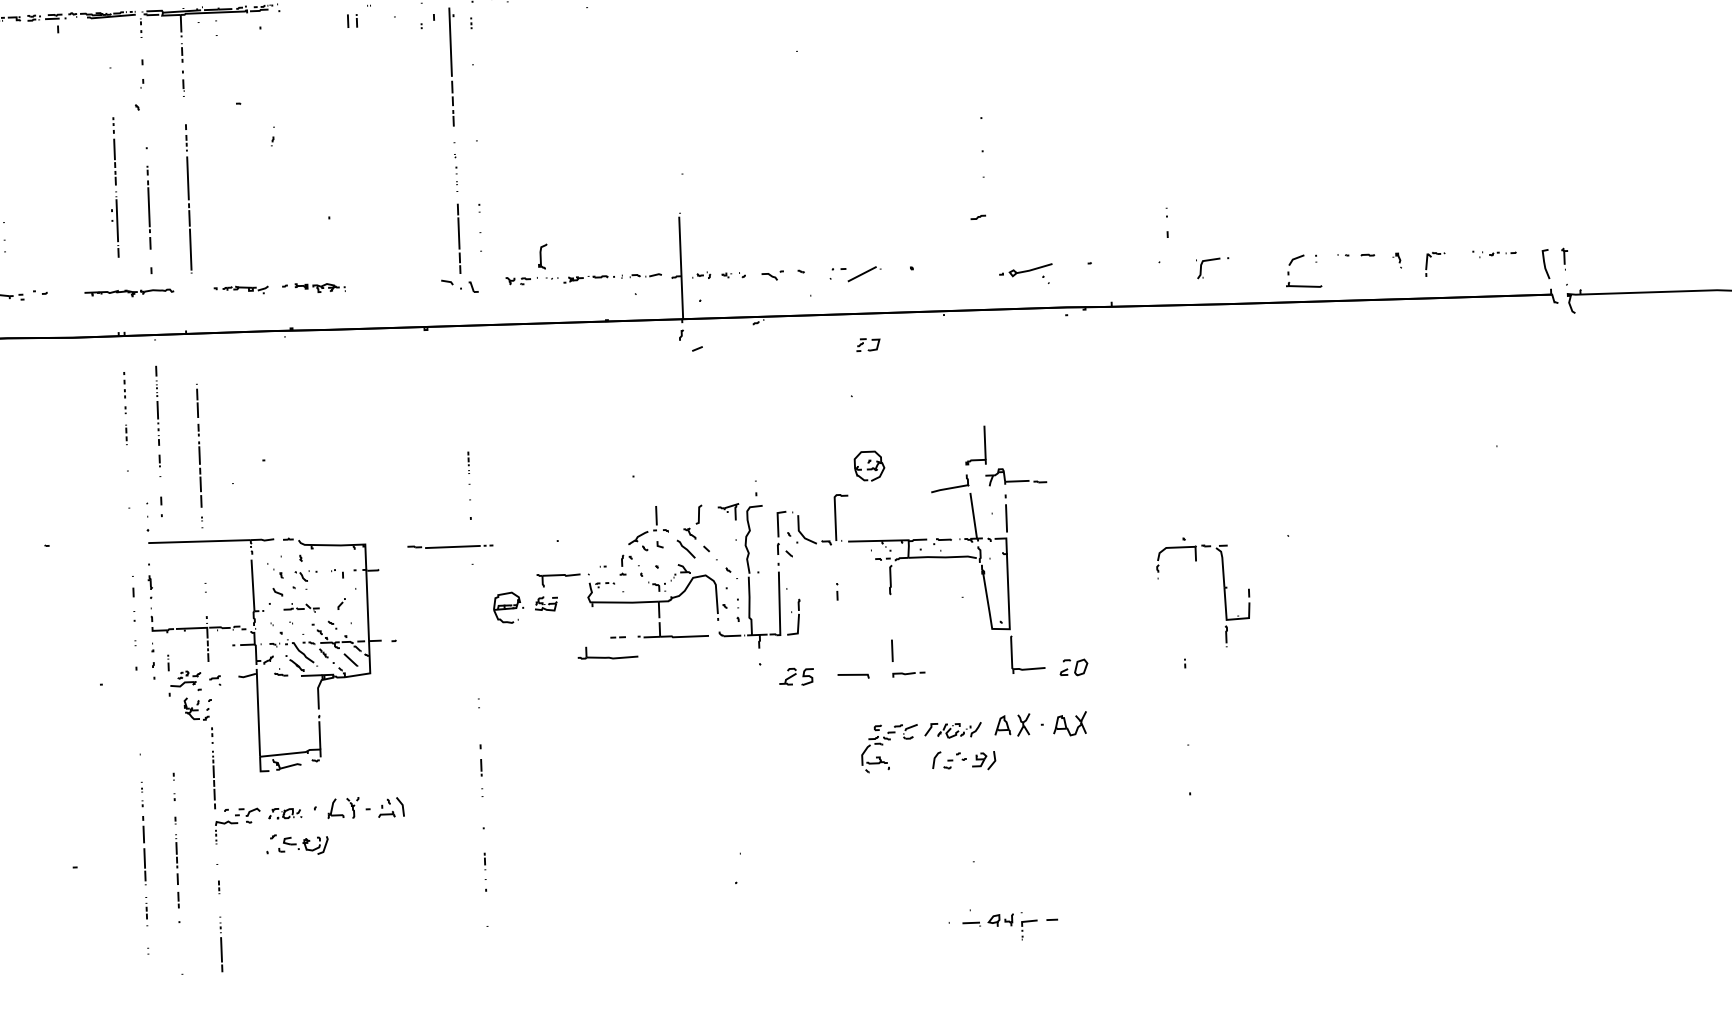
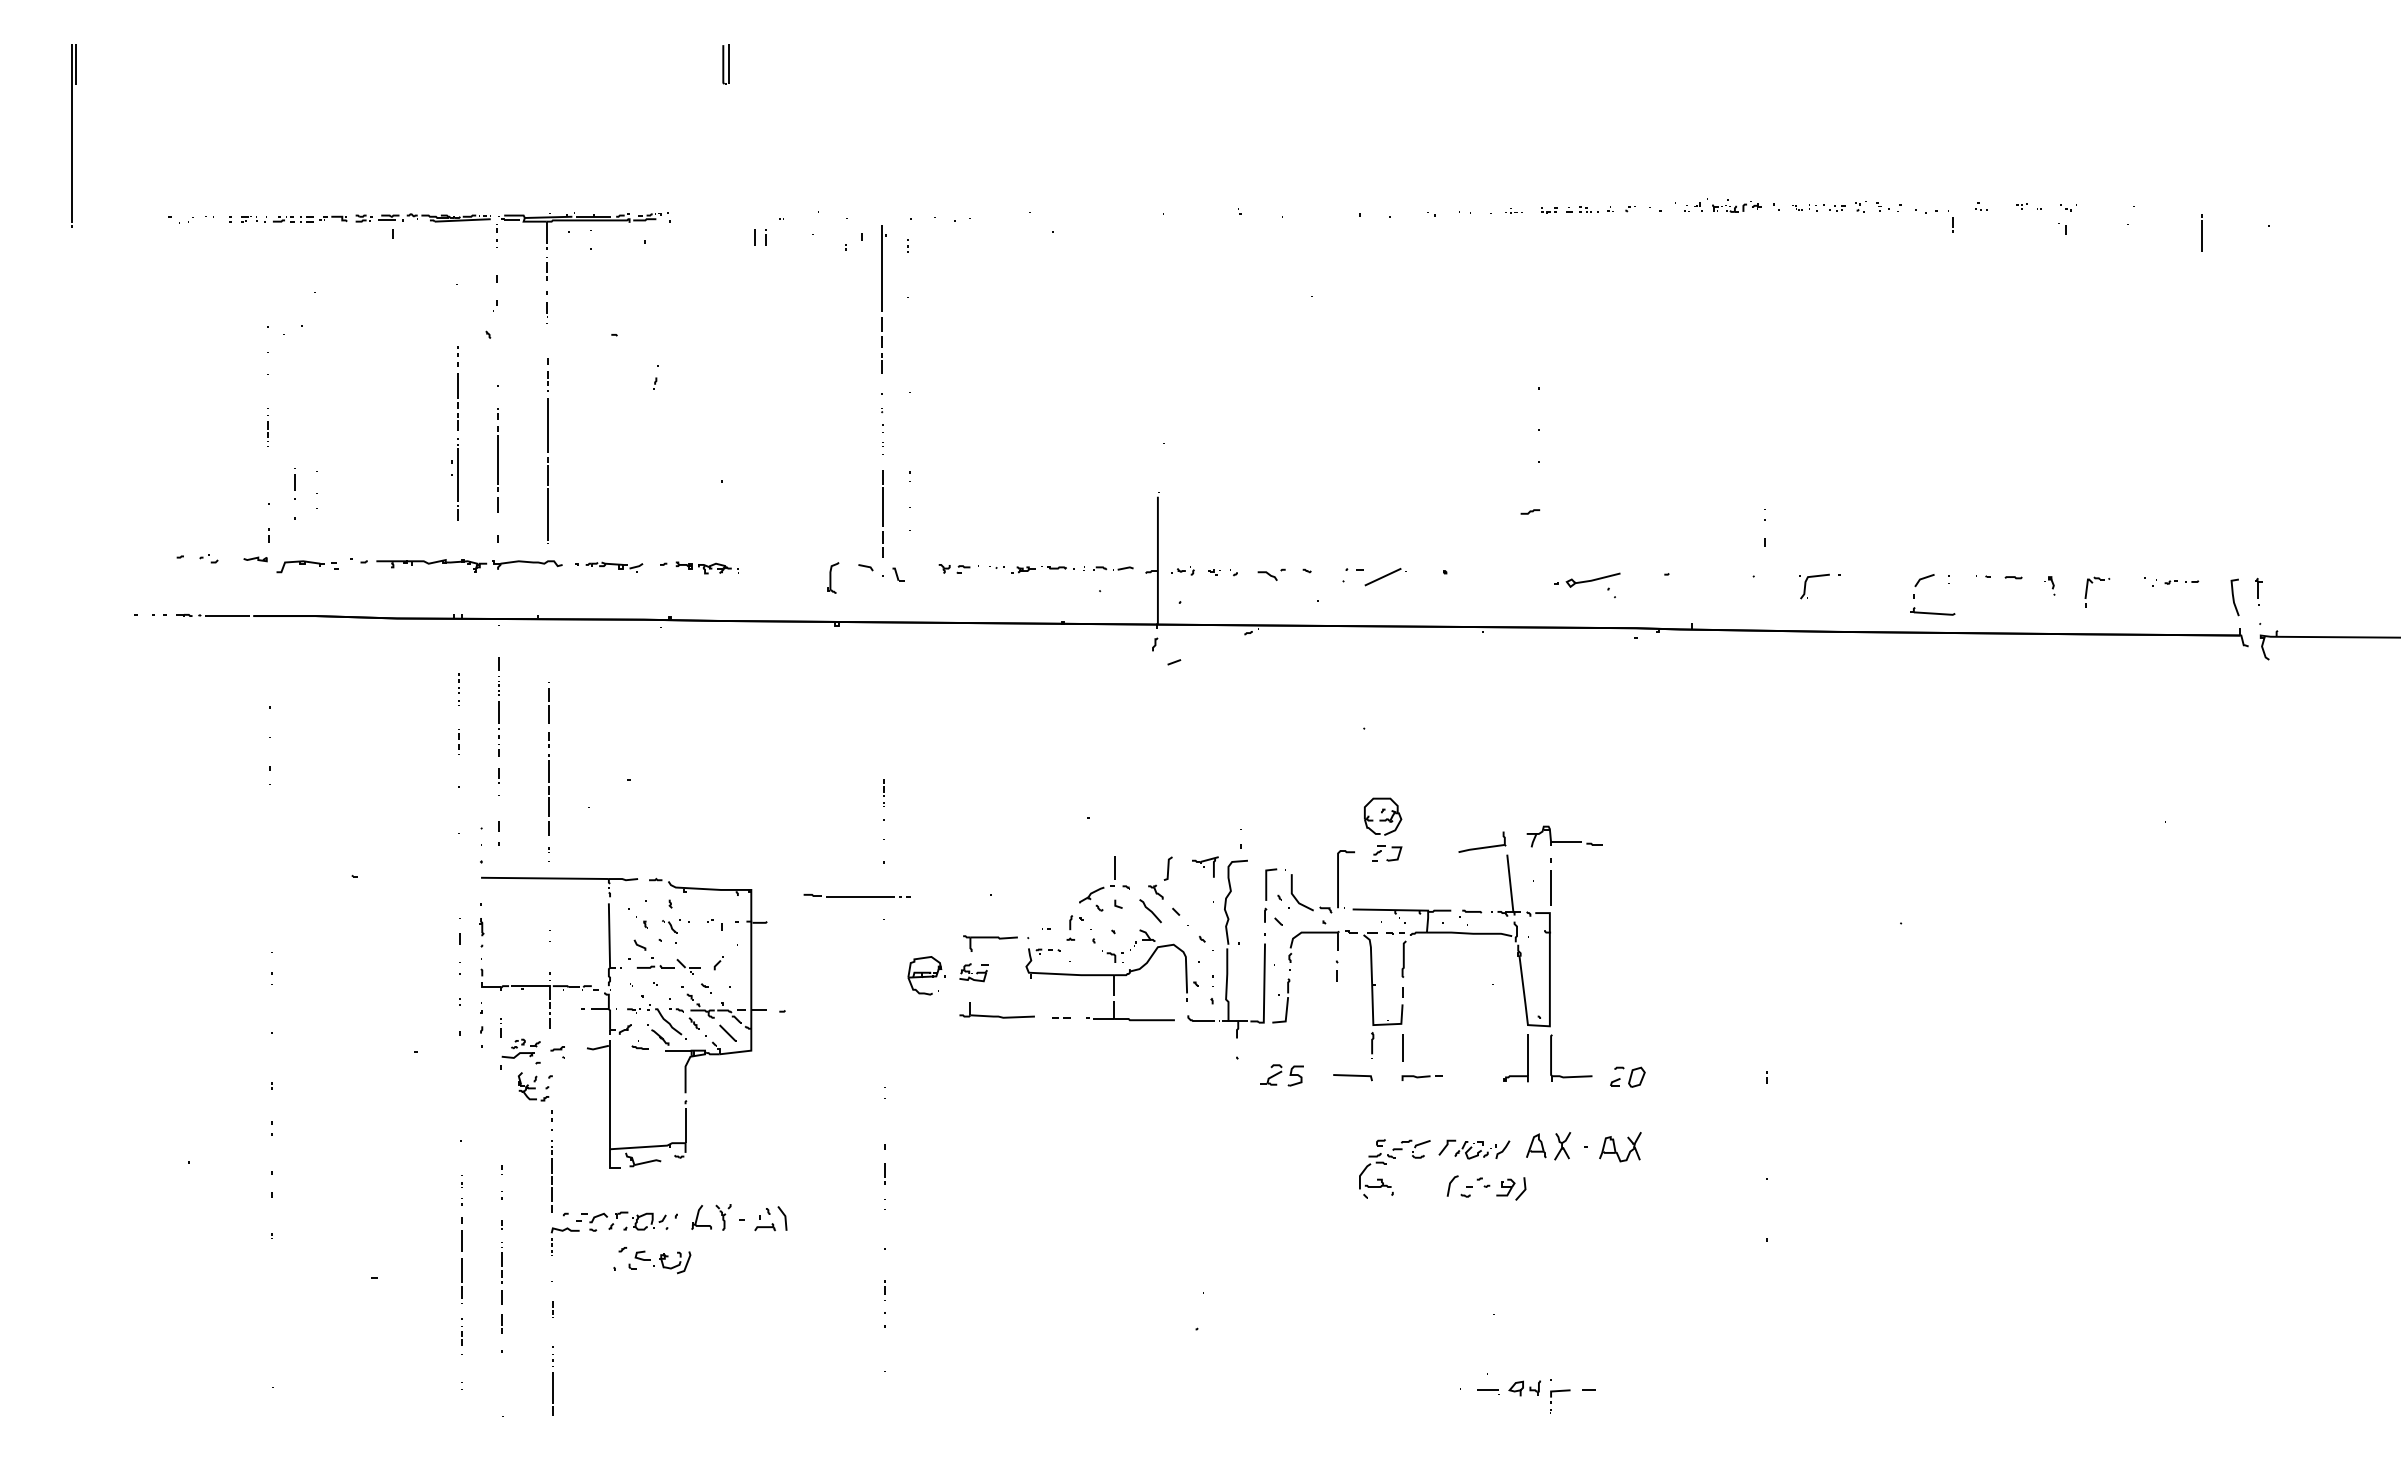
part: (543, 256) -> (833, 577), moved
part: (129, 293) -> (469, 565), size x1.67
part: (868, 344) -> (1387, 853), moved
part: (124, 392) -> (458, 689), size x0.62
part: (984, 445) -> (1527, 1058), moved
part: (1224, 591) -> (1371, 989), moved
part: (301, 607) -> (668, 965), size x1.43
part: (607, 652) -> (996, 1010), moved
part: (285, 813) -> (638, 1220), size x1.43

